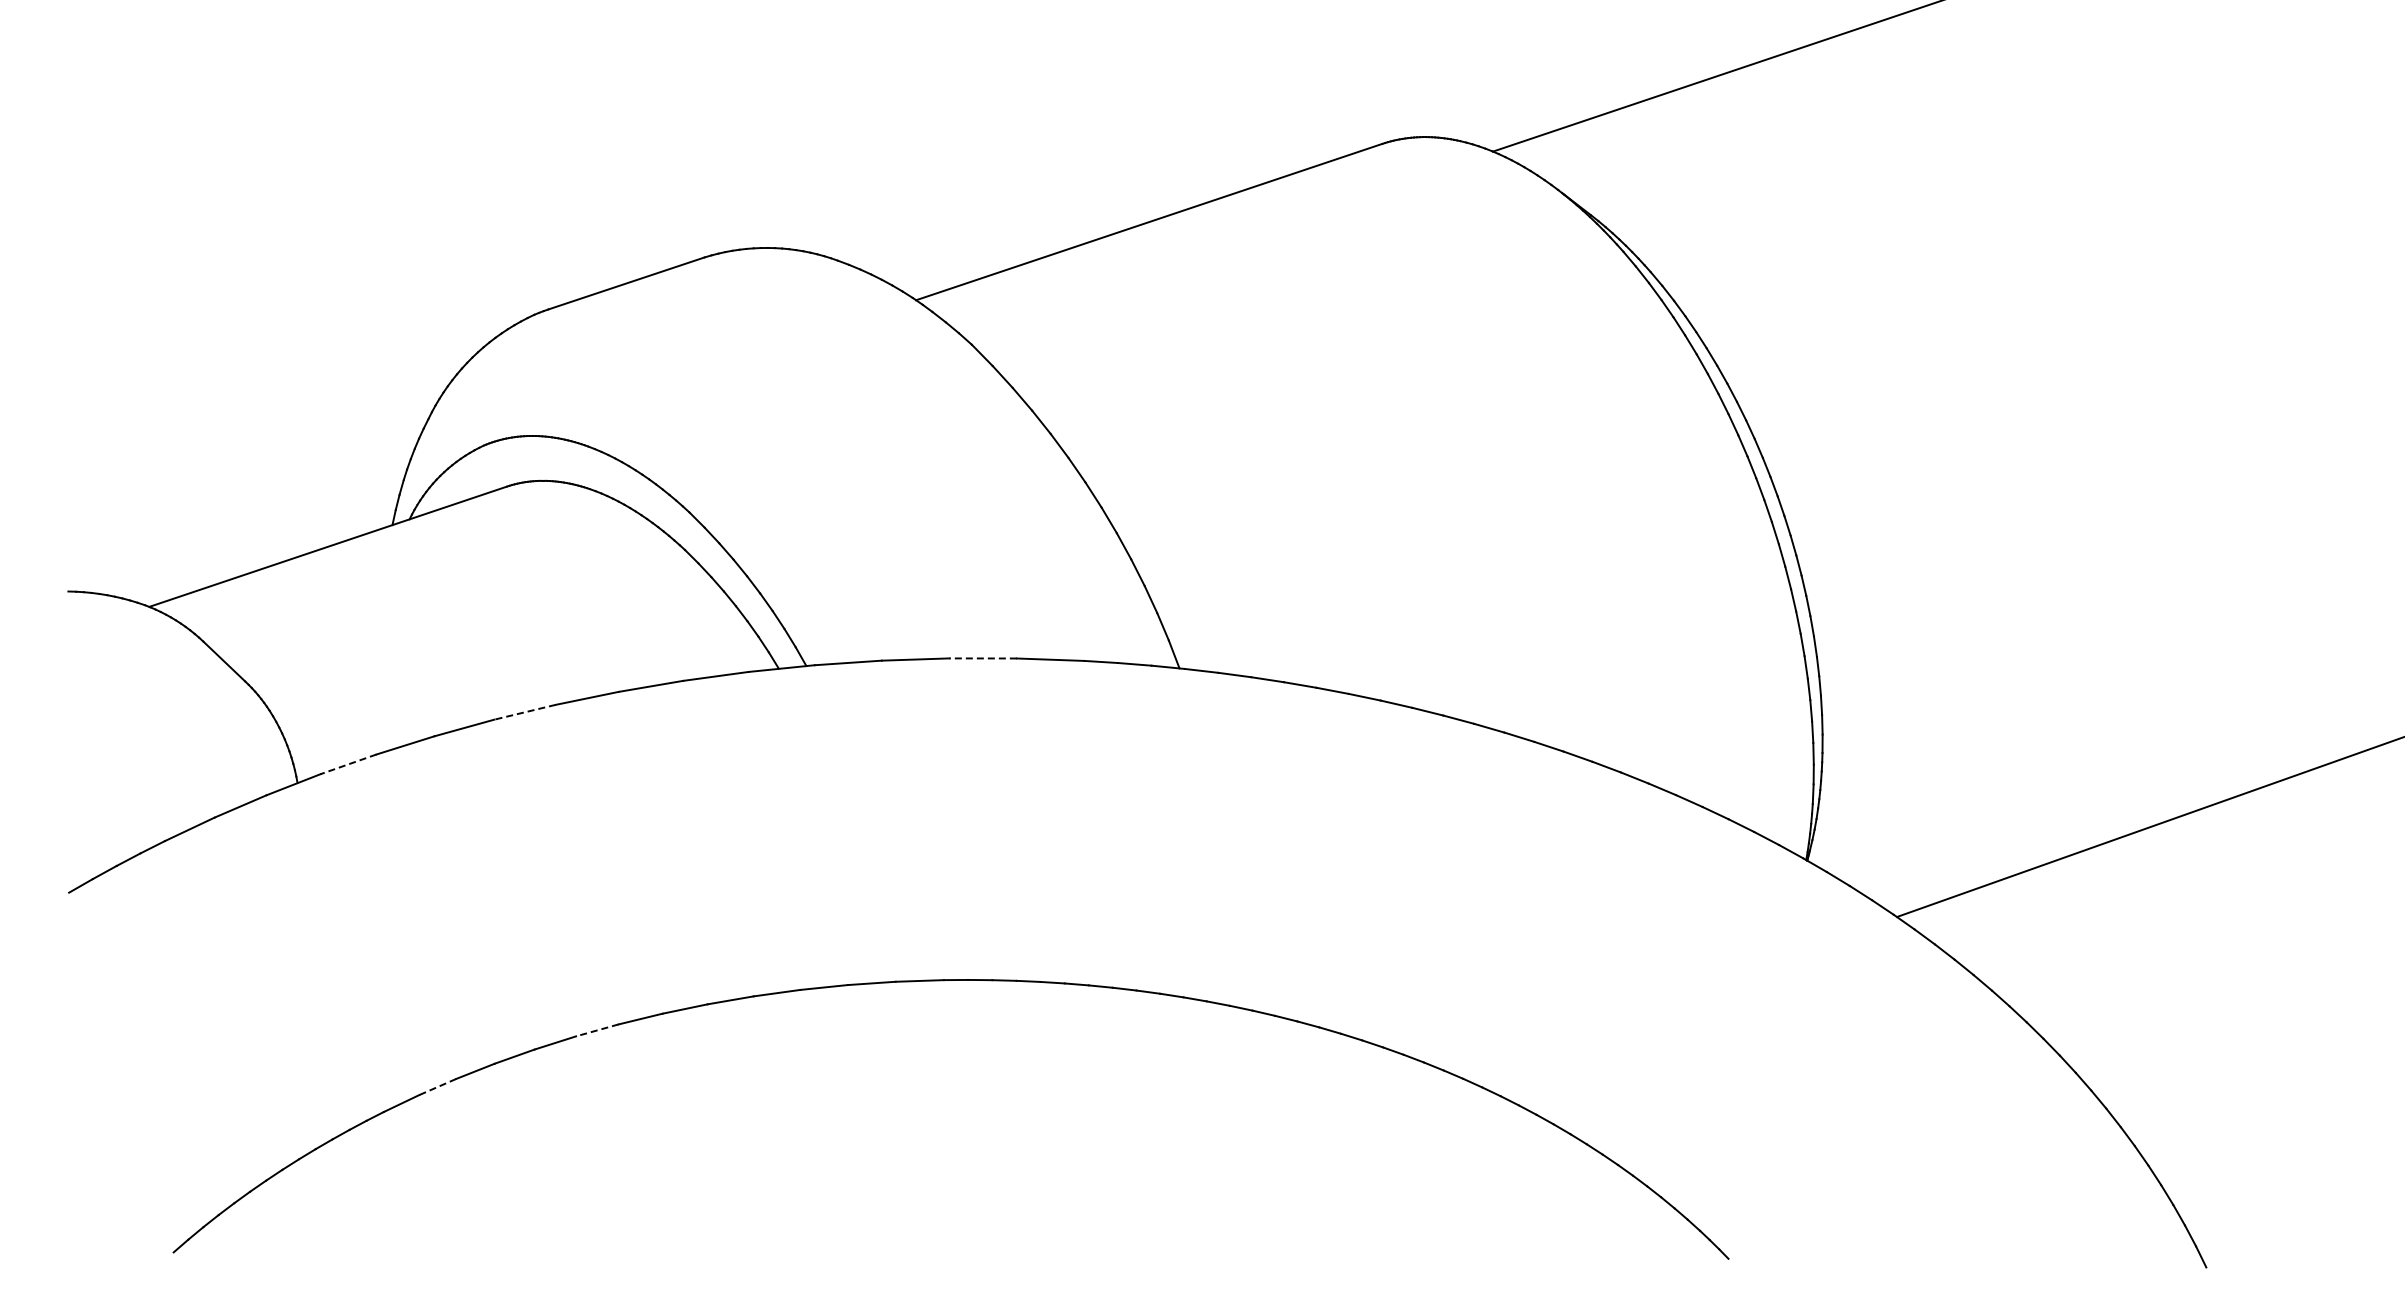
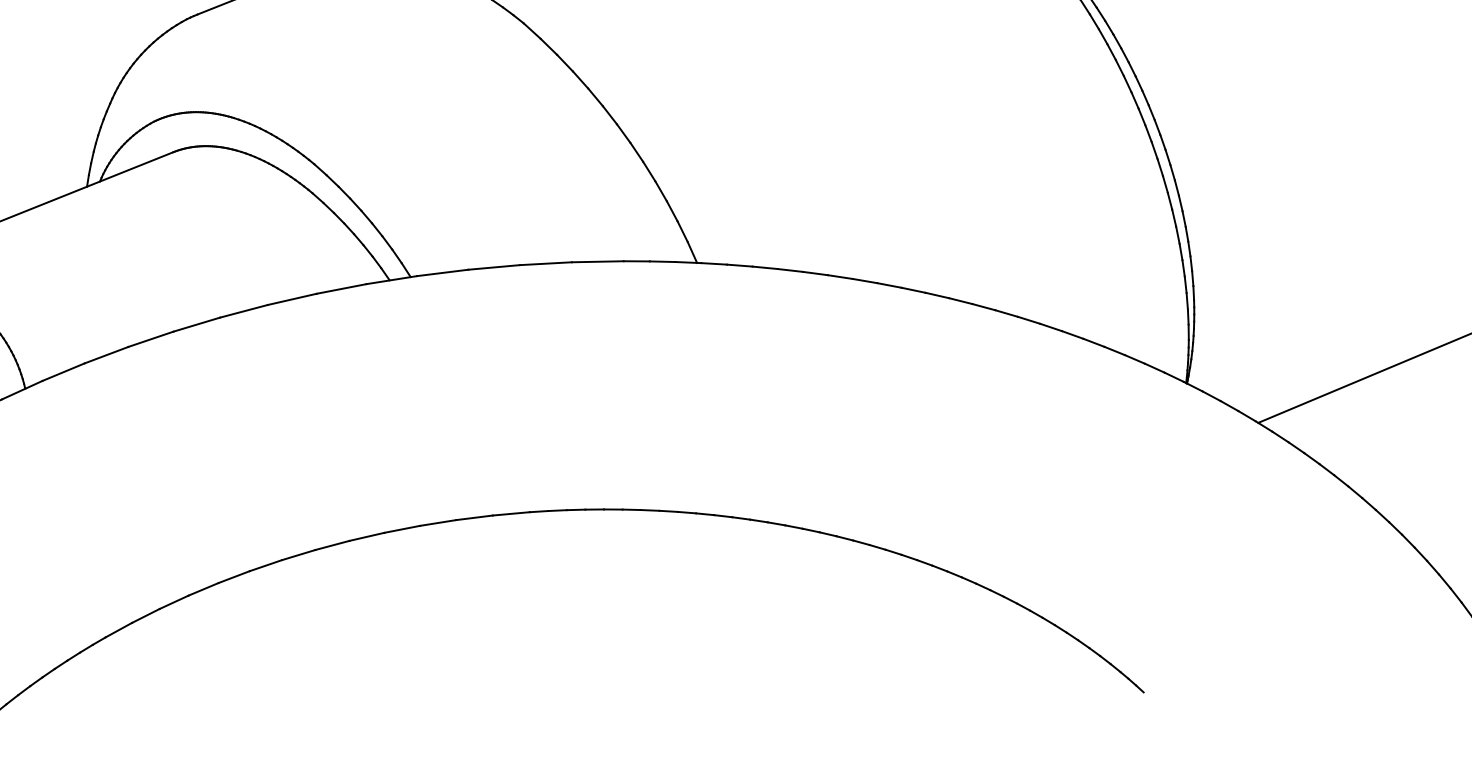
line: (983, 658) -> (546, 263), dashed -> solid
line: (525, 712) -> (197, 324), dashed -> solid
line: (348, 764) -> (63, 372), dashed -> solid
line: (596, 1030) -> (265, 565), dashed -> solid
line: (437, 1087) -> (145, 616), dashed -> solid

